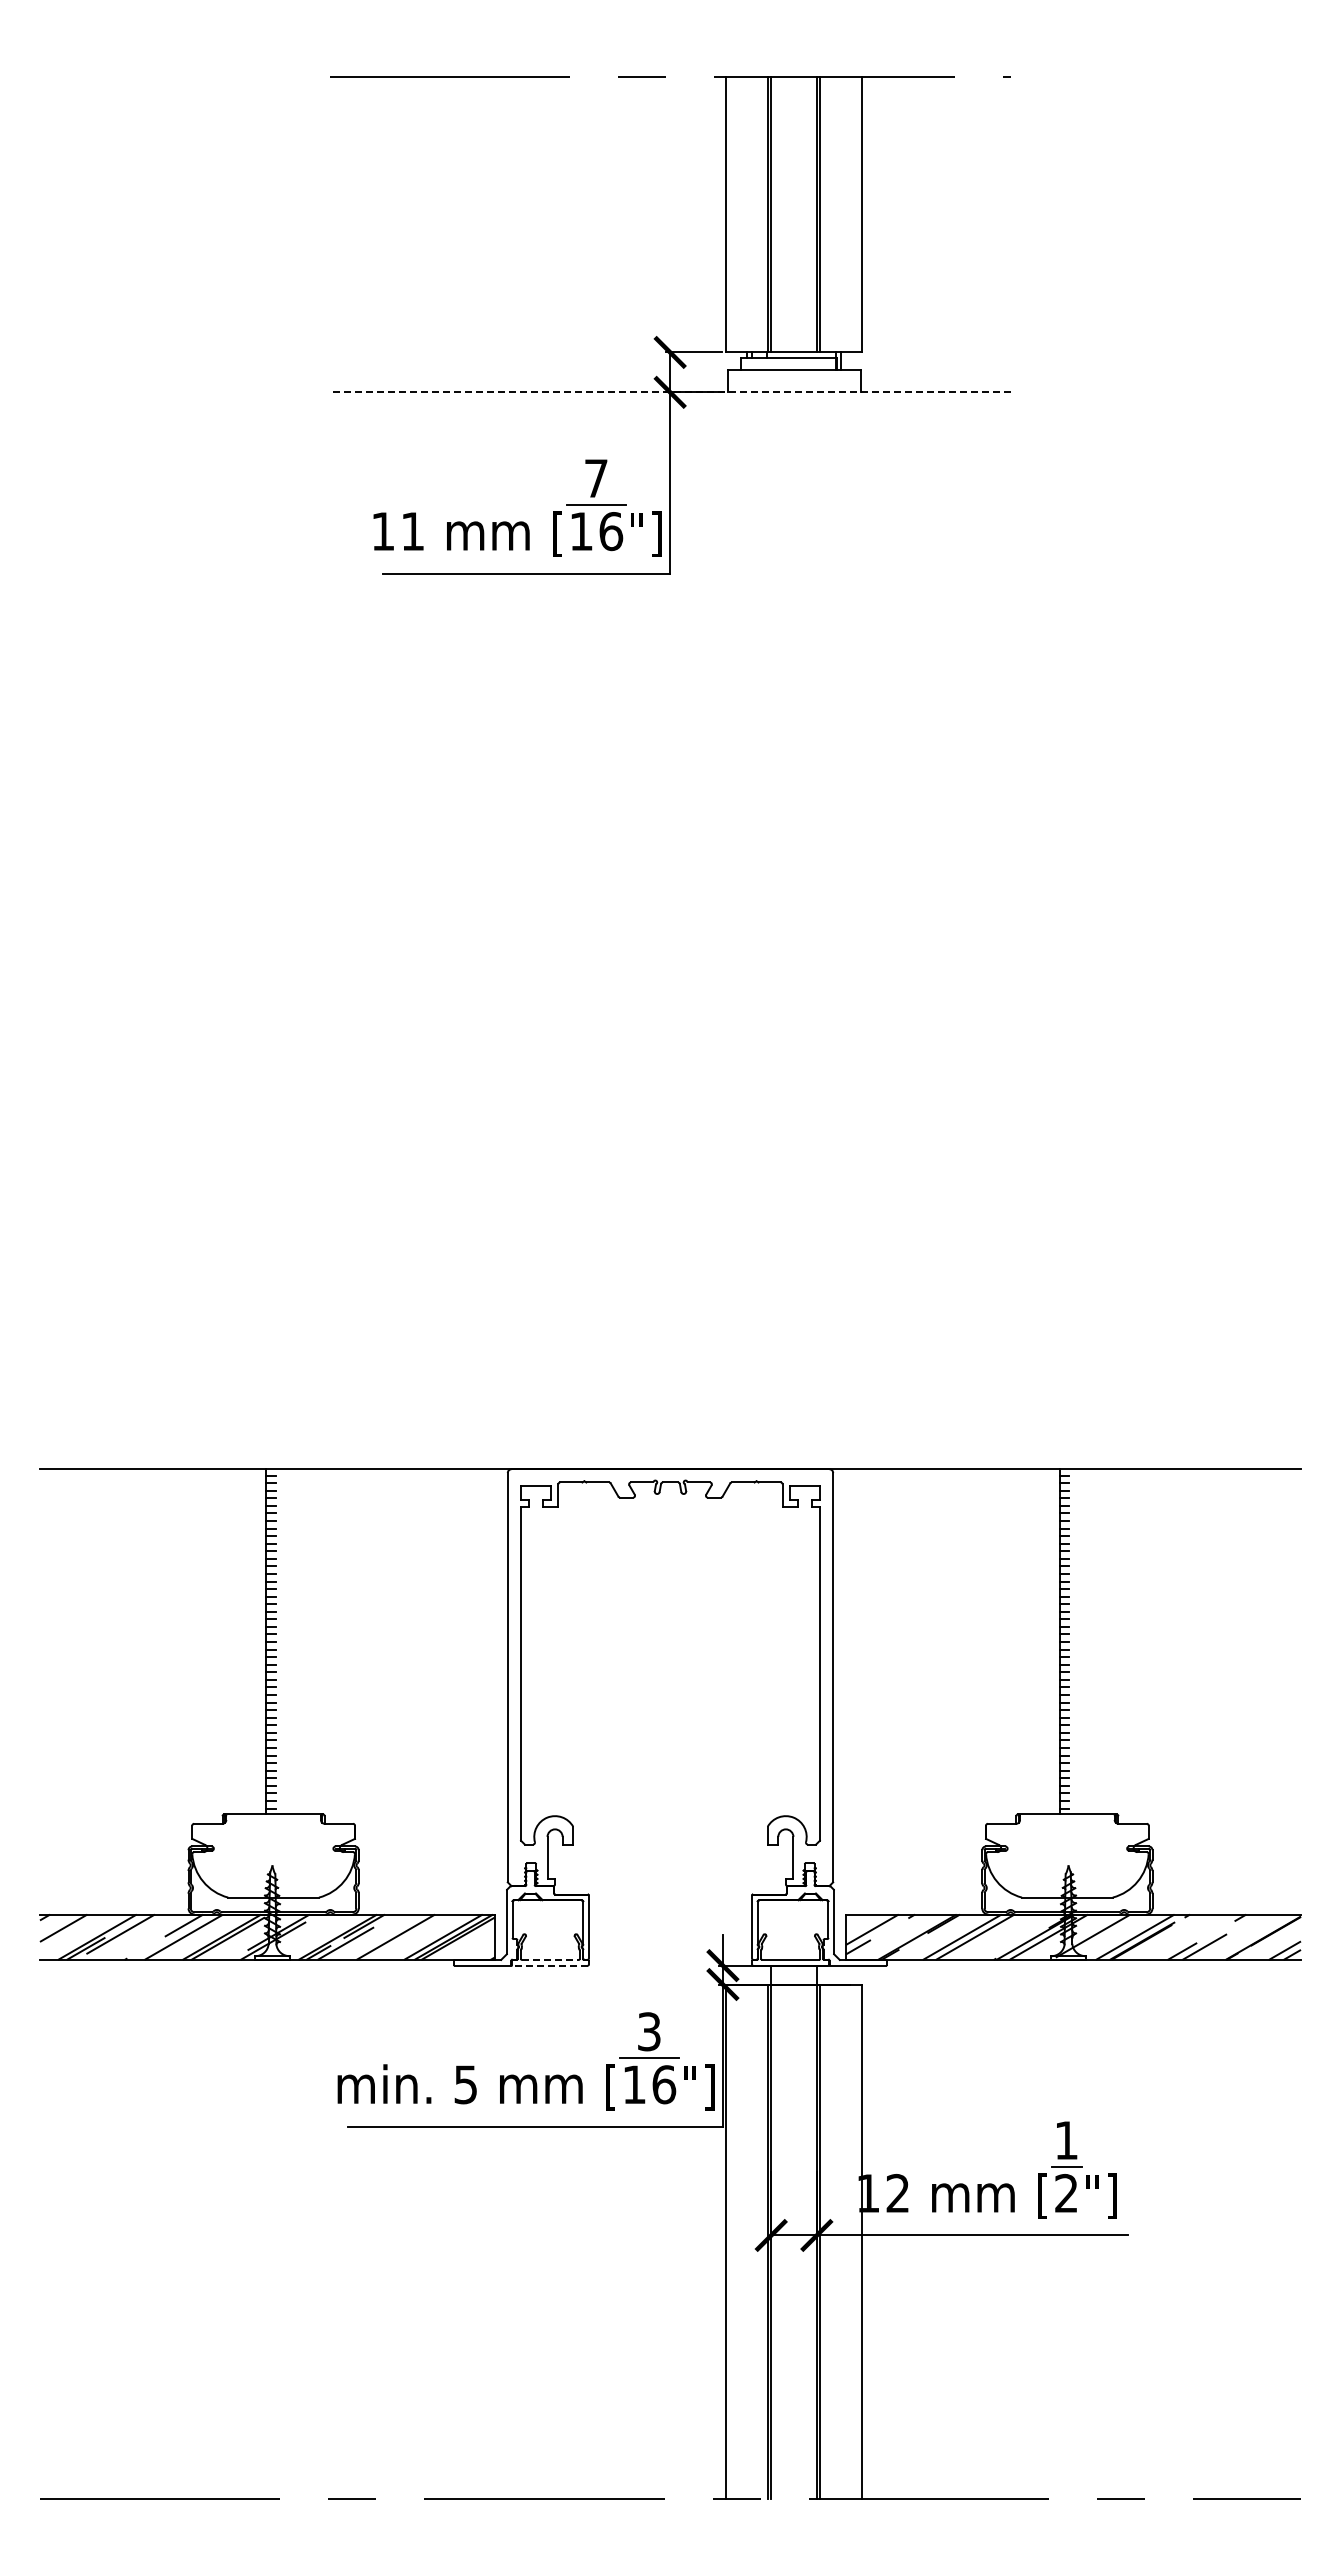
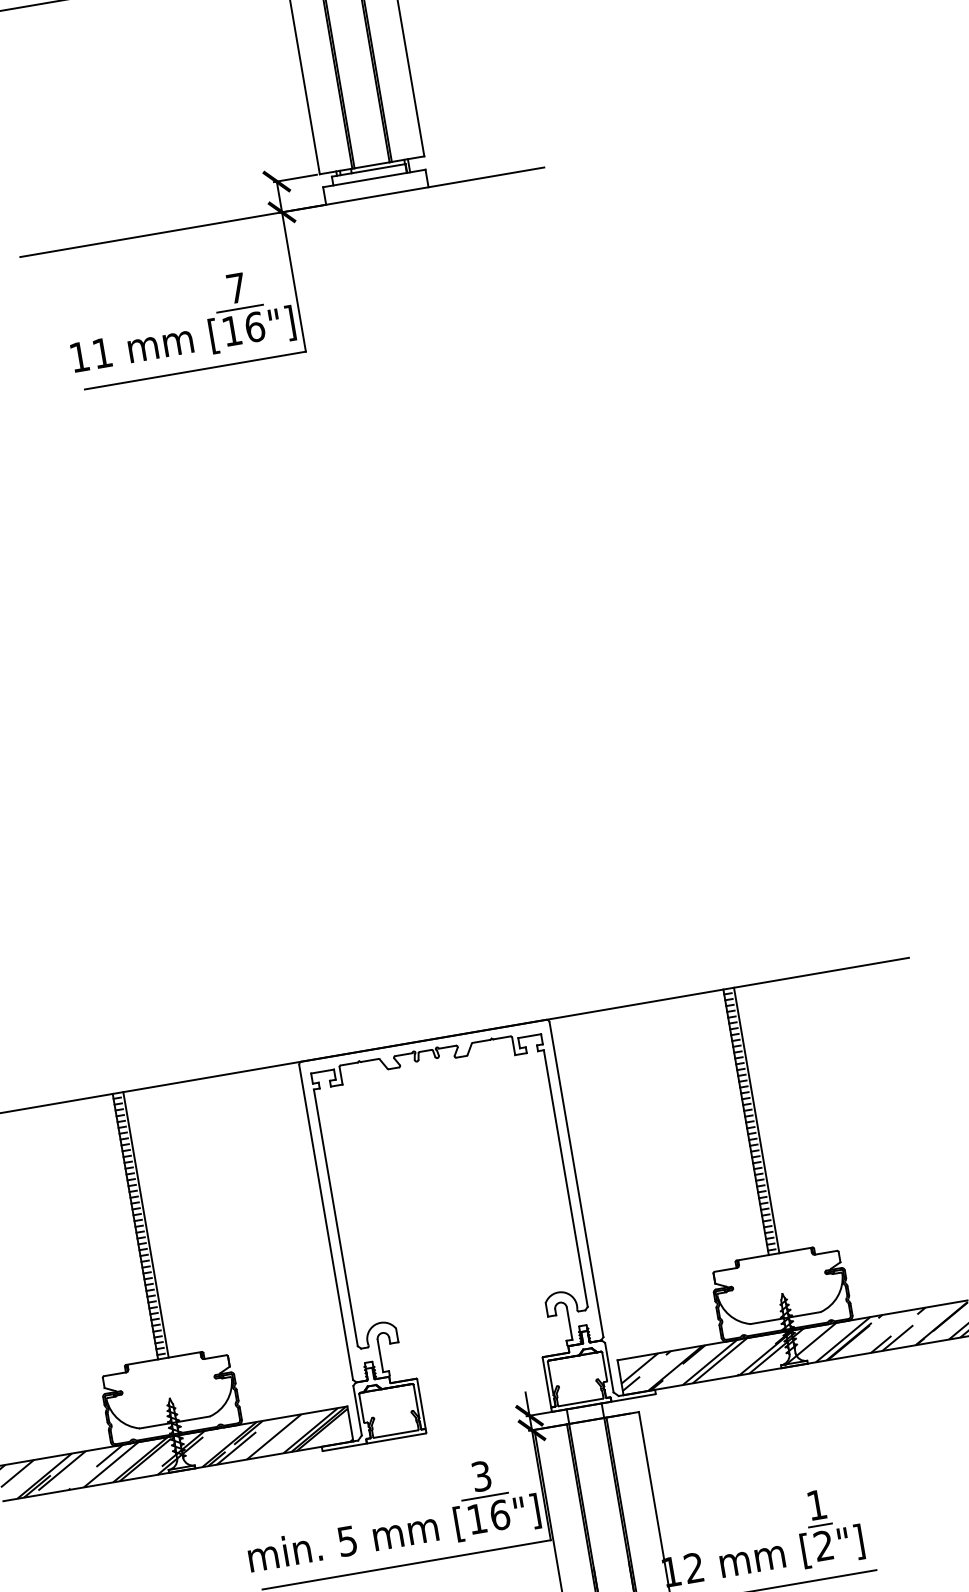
line: (670, 392) -> (282, 212), dashed -> solid
line: (279, 1641) -> (145, 1224), added
line: (1073, 1641) -> (756, 1120), added
line: (550, 1959) -> (396, 1433), dashed -> solid
line: (549, 1965) -> (396, 1438), dashed -> solid

